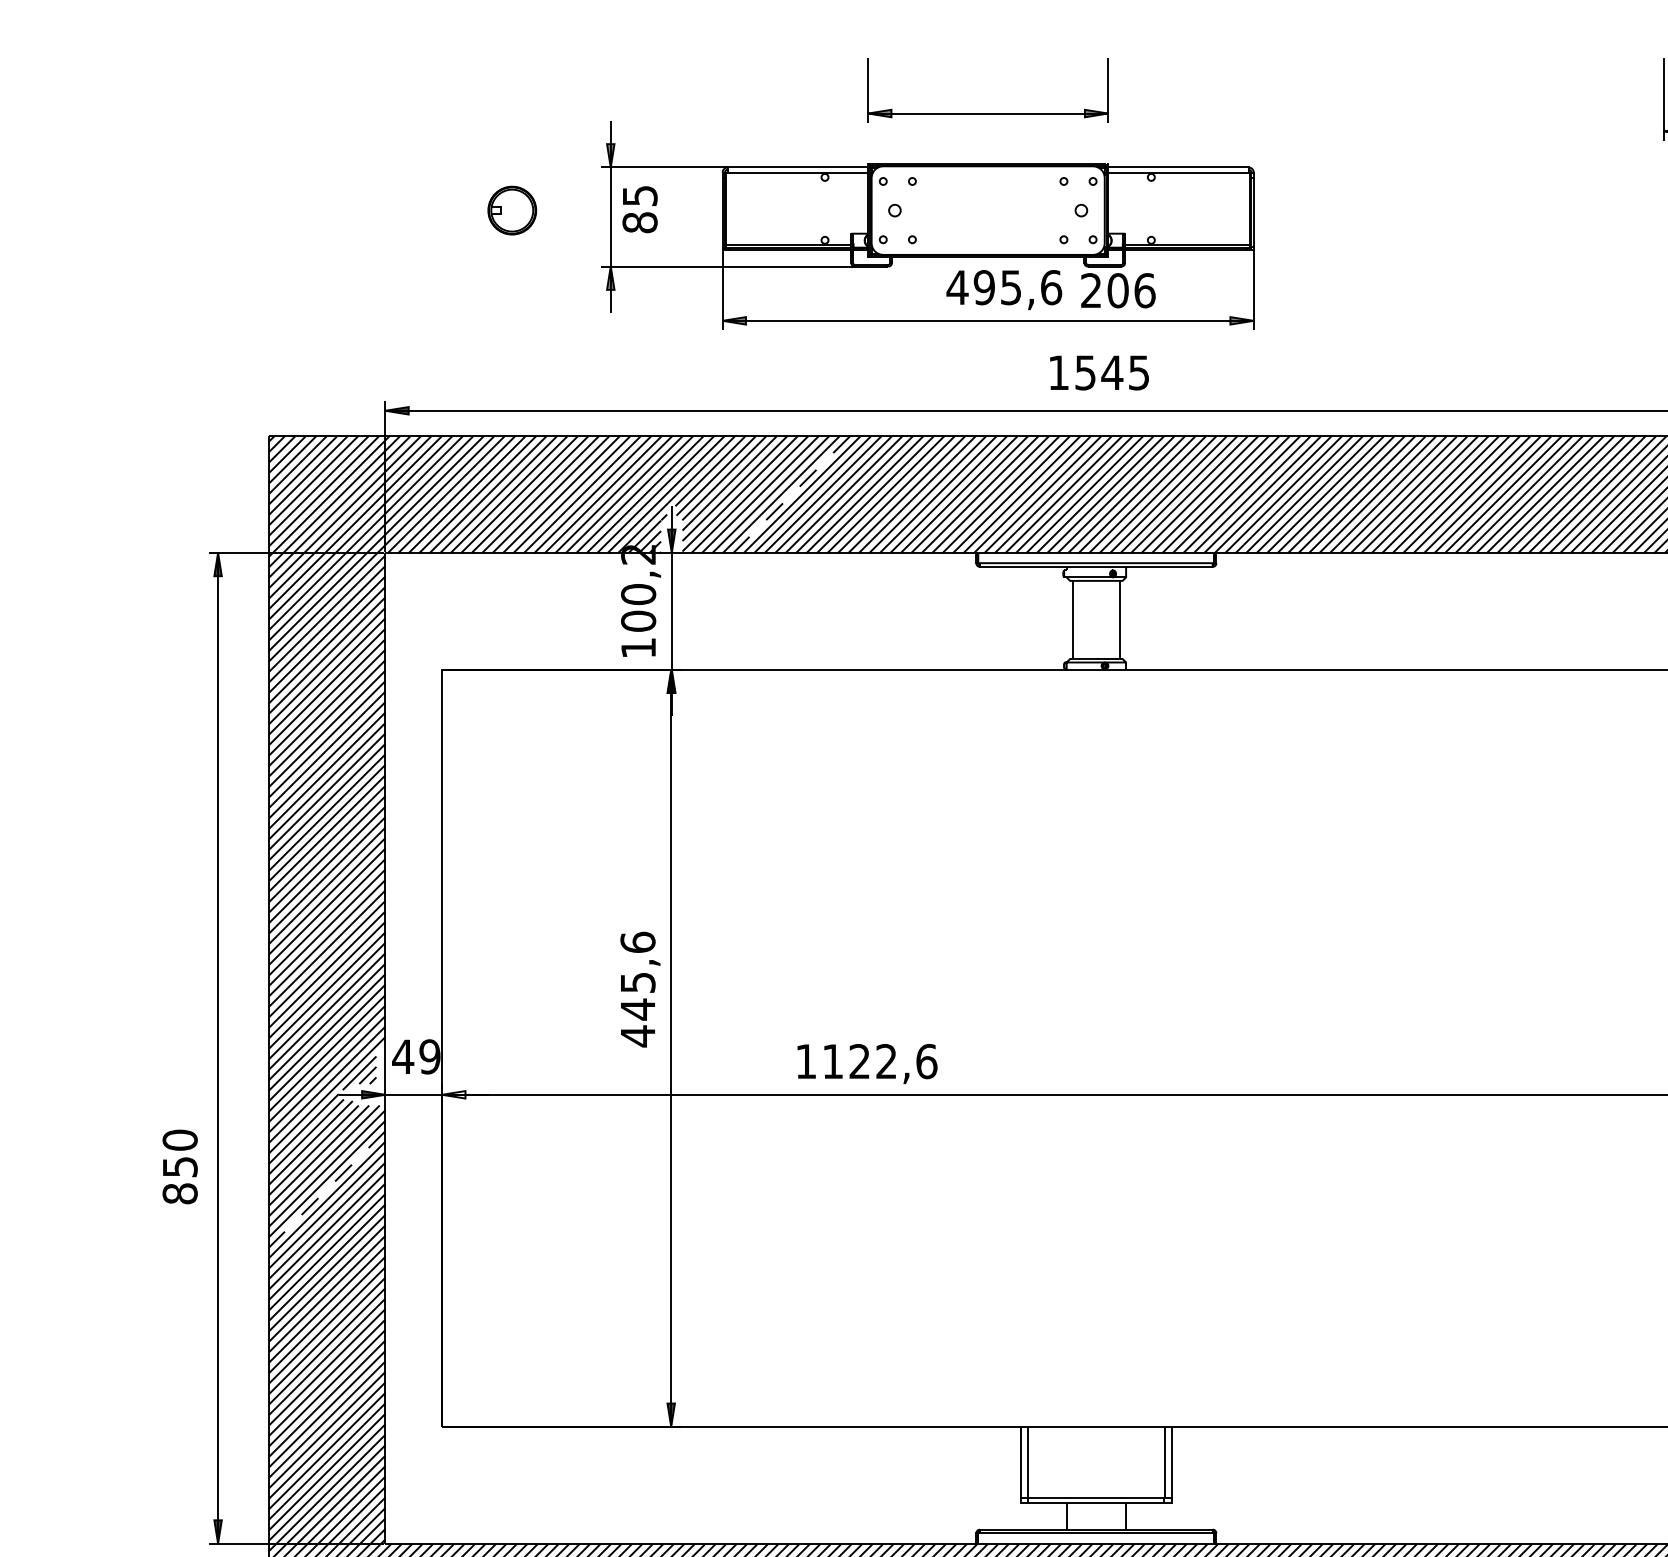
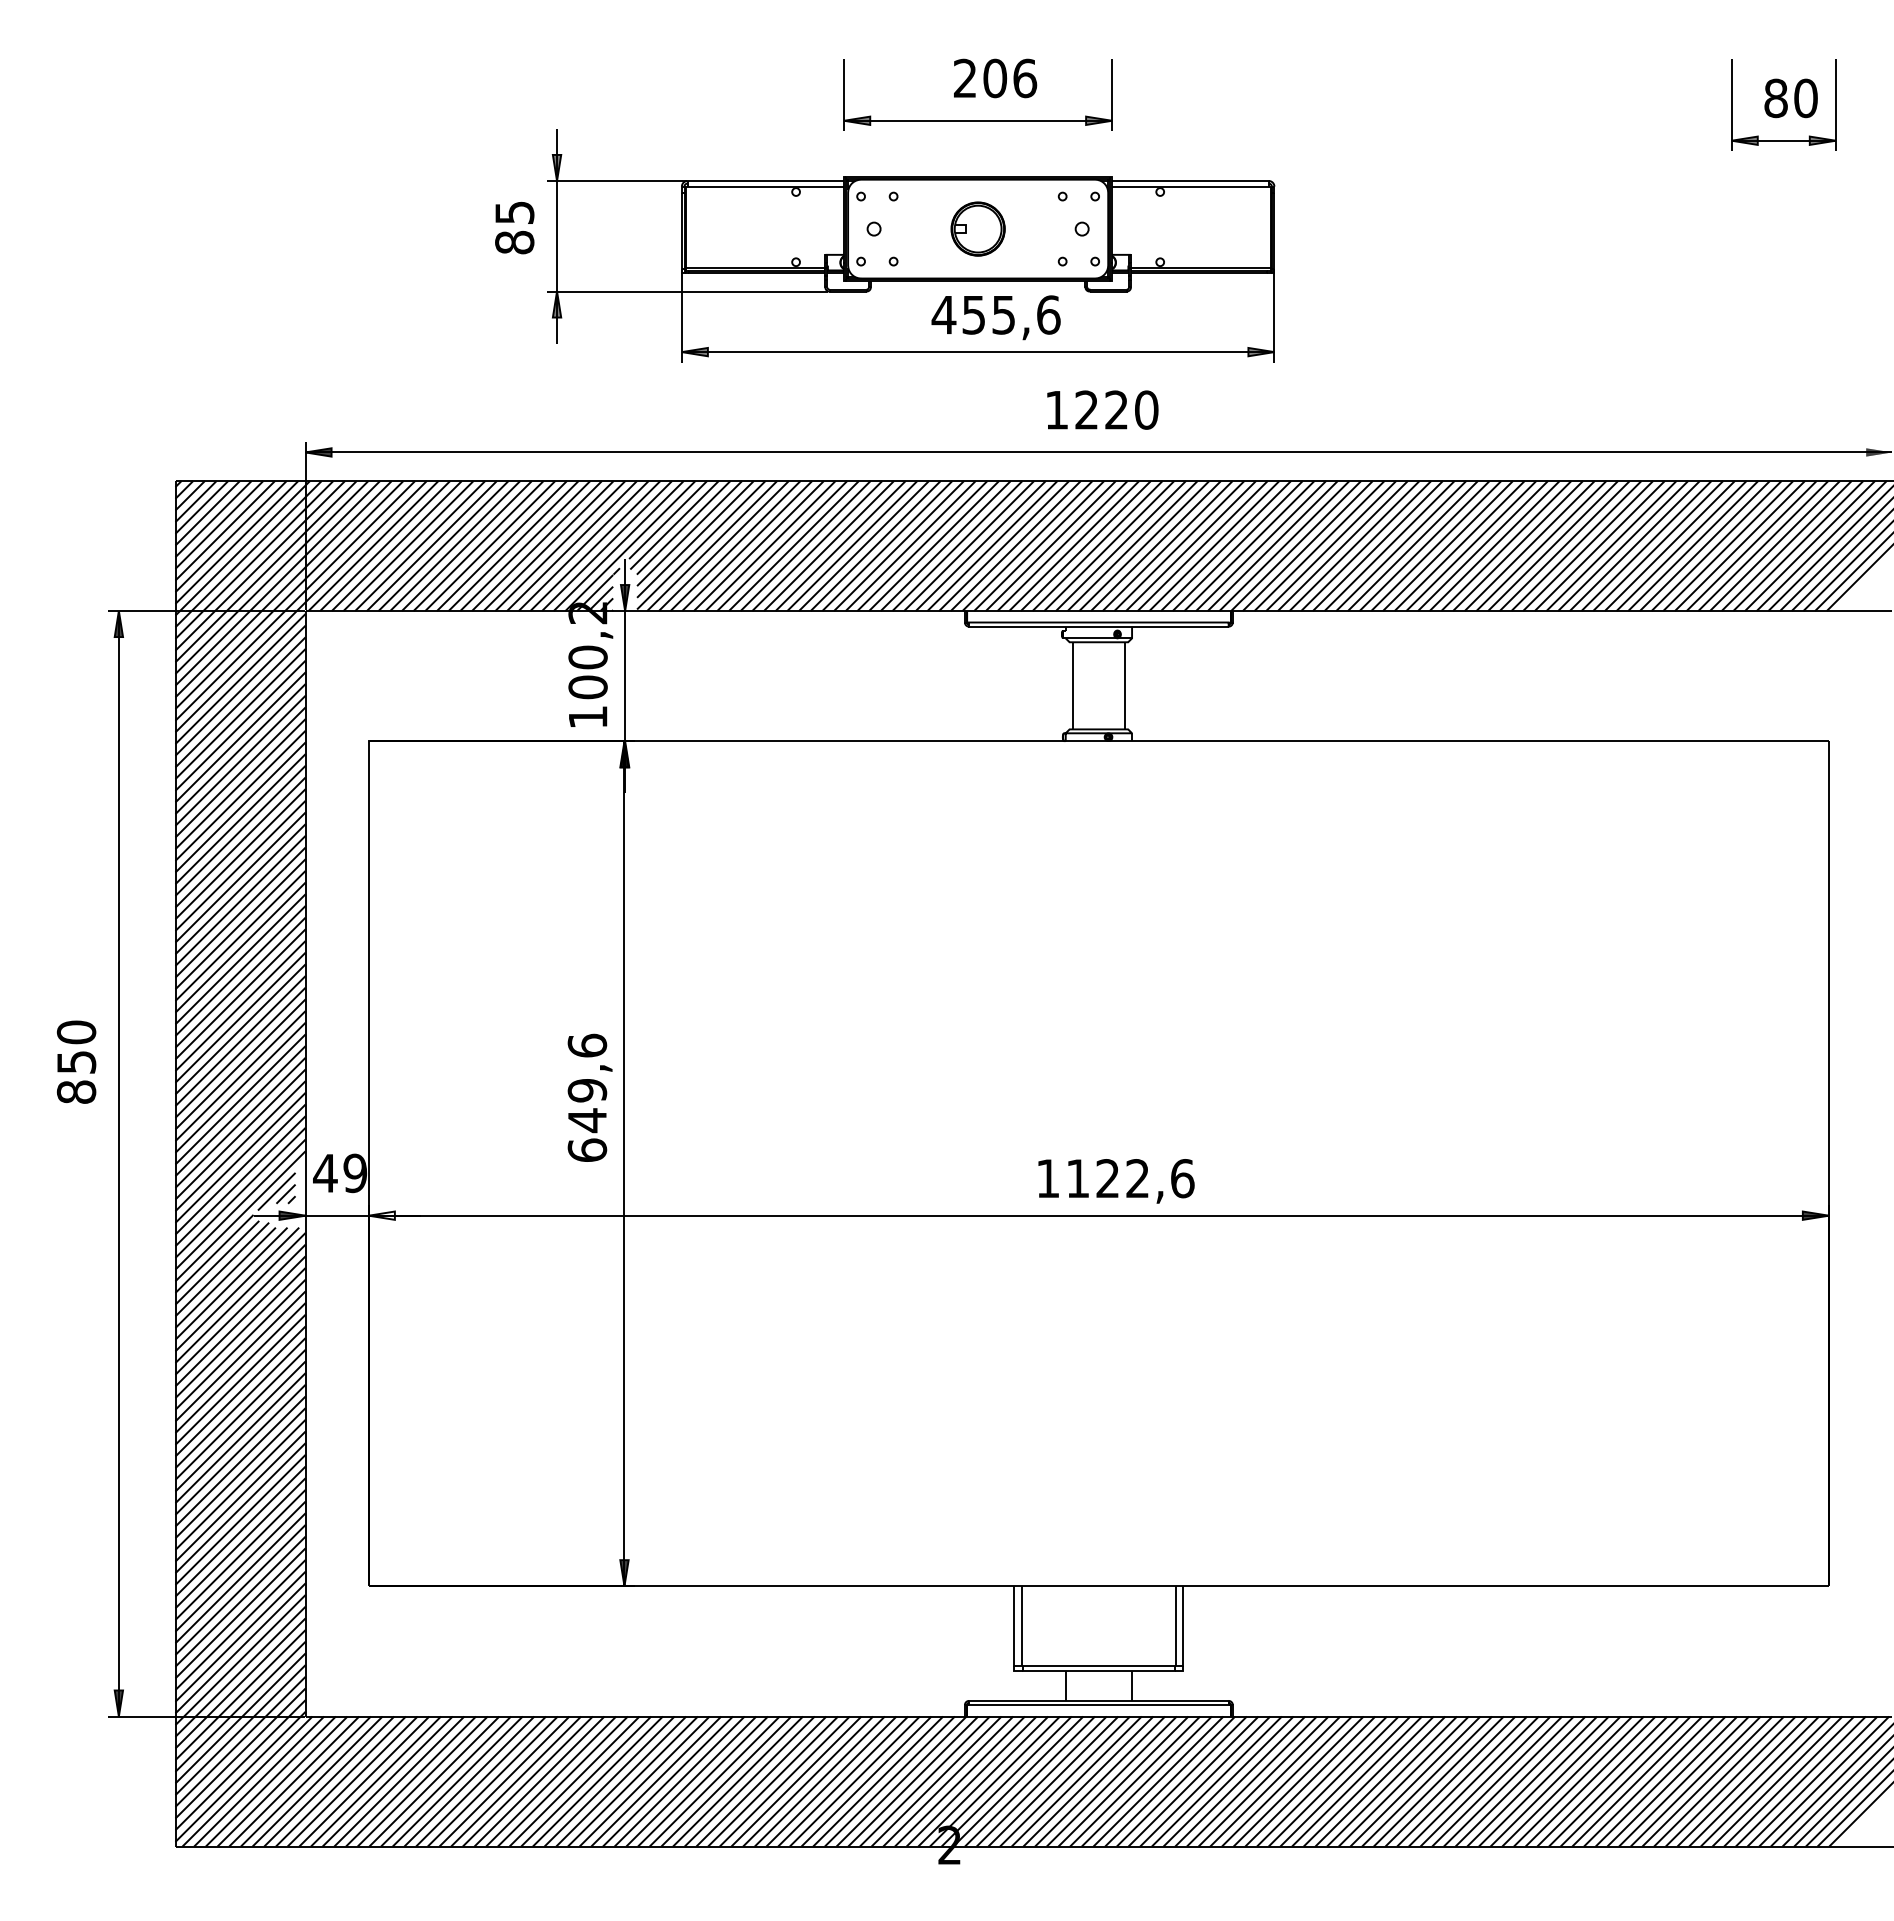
part: (511, 210) -> (977, 228), moved
text: (639, 210) -> (514, 228), moved
text: (984, 287) -> (973, 314), 495,6 -> 455,6
text: (1118, 290) -> (995, 78), moved
text: (1112, 372) -> (1116, 409), 1545 -> 1220
line: (791, 495) -> (758, 546), dashed -> solid
text: (638, 1009) -> (587, 1120), 445,6 -> 649,6
text: (867, 1064) -> (1116, 1181), moved
text: (180, 1166) -> (76, 1061), moved
line: (327, 1189) -> (240, 1321), dashed -> solid

